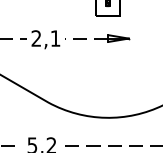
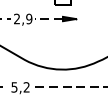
text: (55, 37) -> (29, 18), 2,1 -> 2,9

